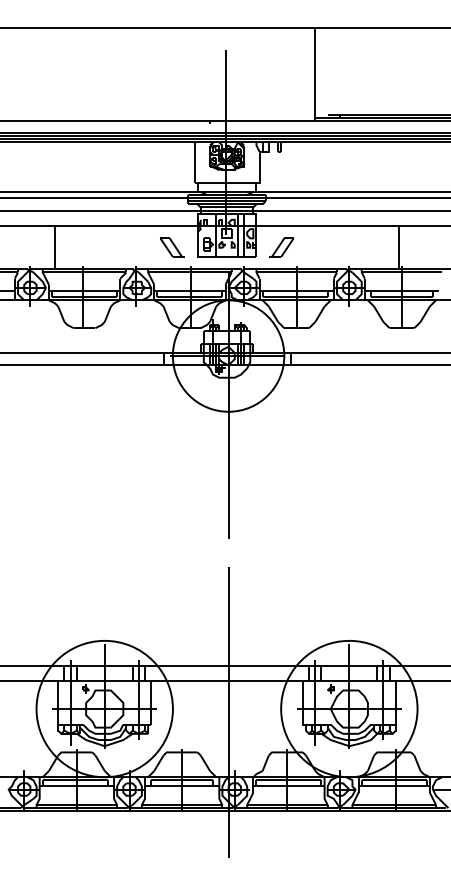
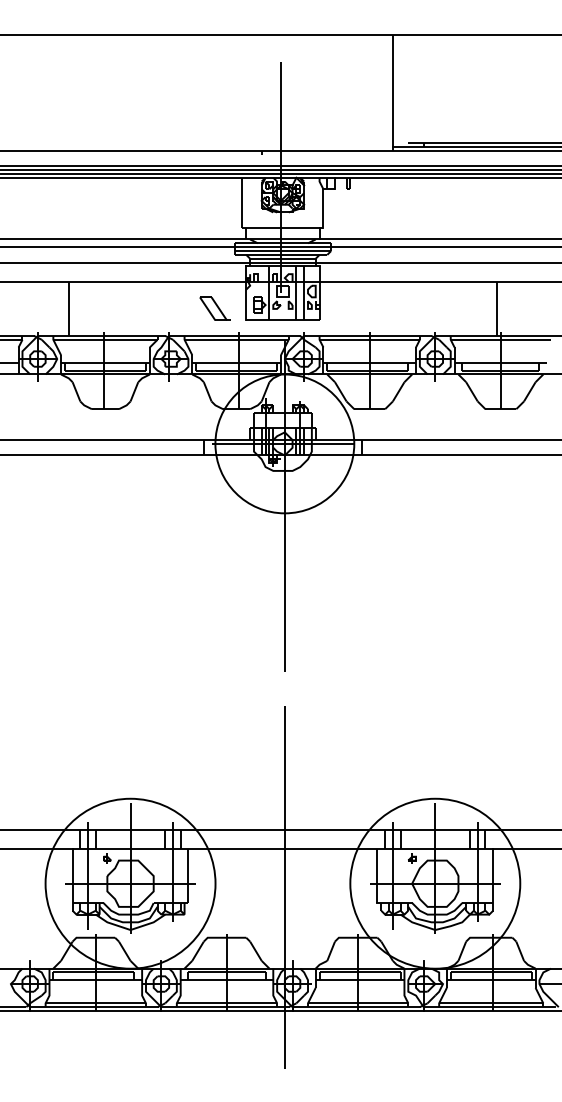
part: (281, 247) -> (350, 308), removed

